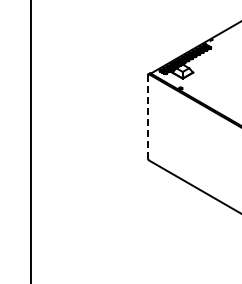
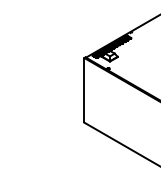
line: (148, 116) -> (84, 89), dashed -> solid

